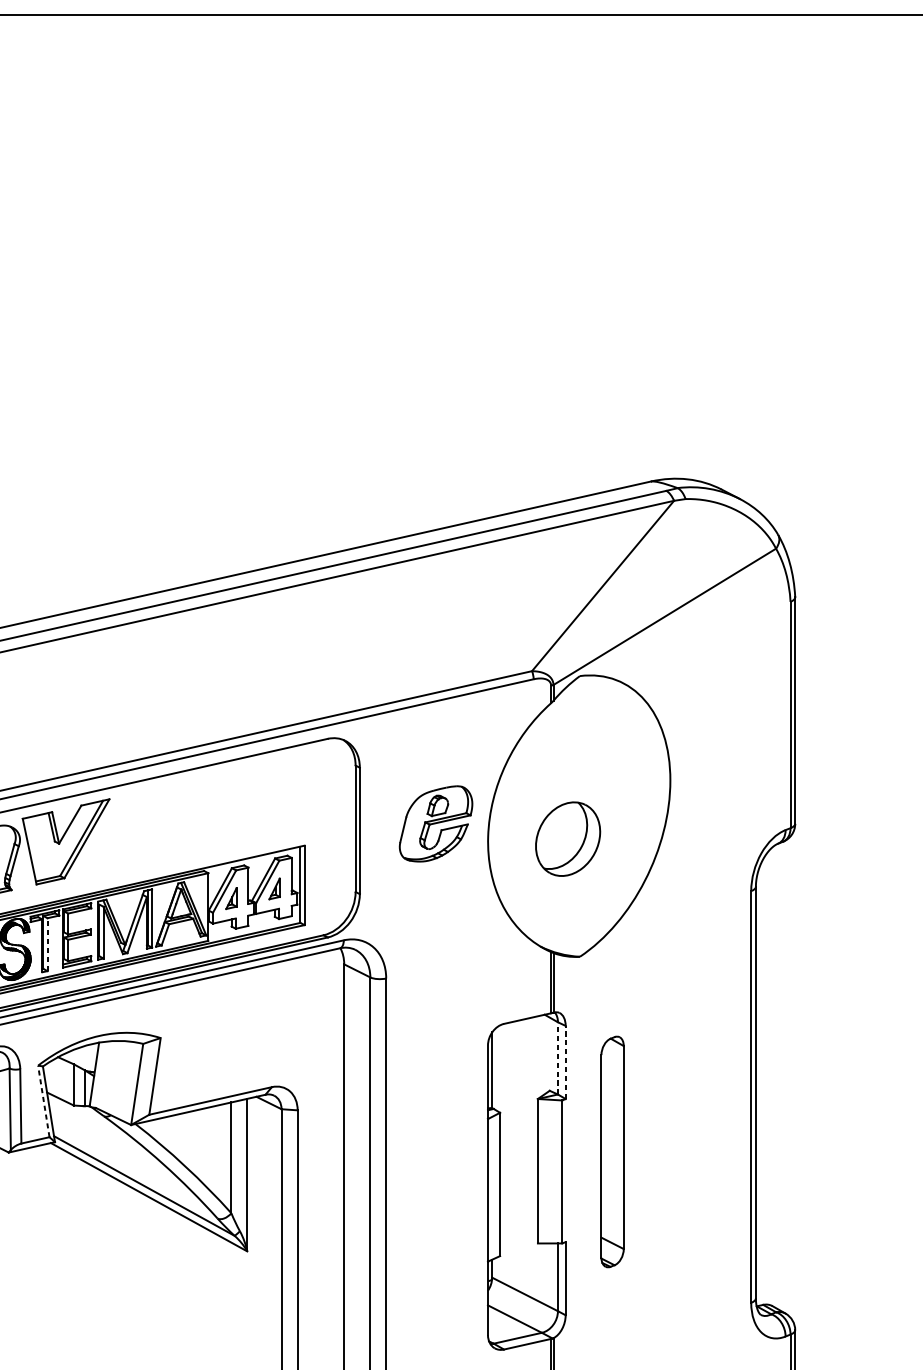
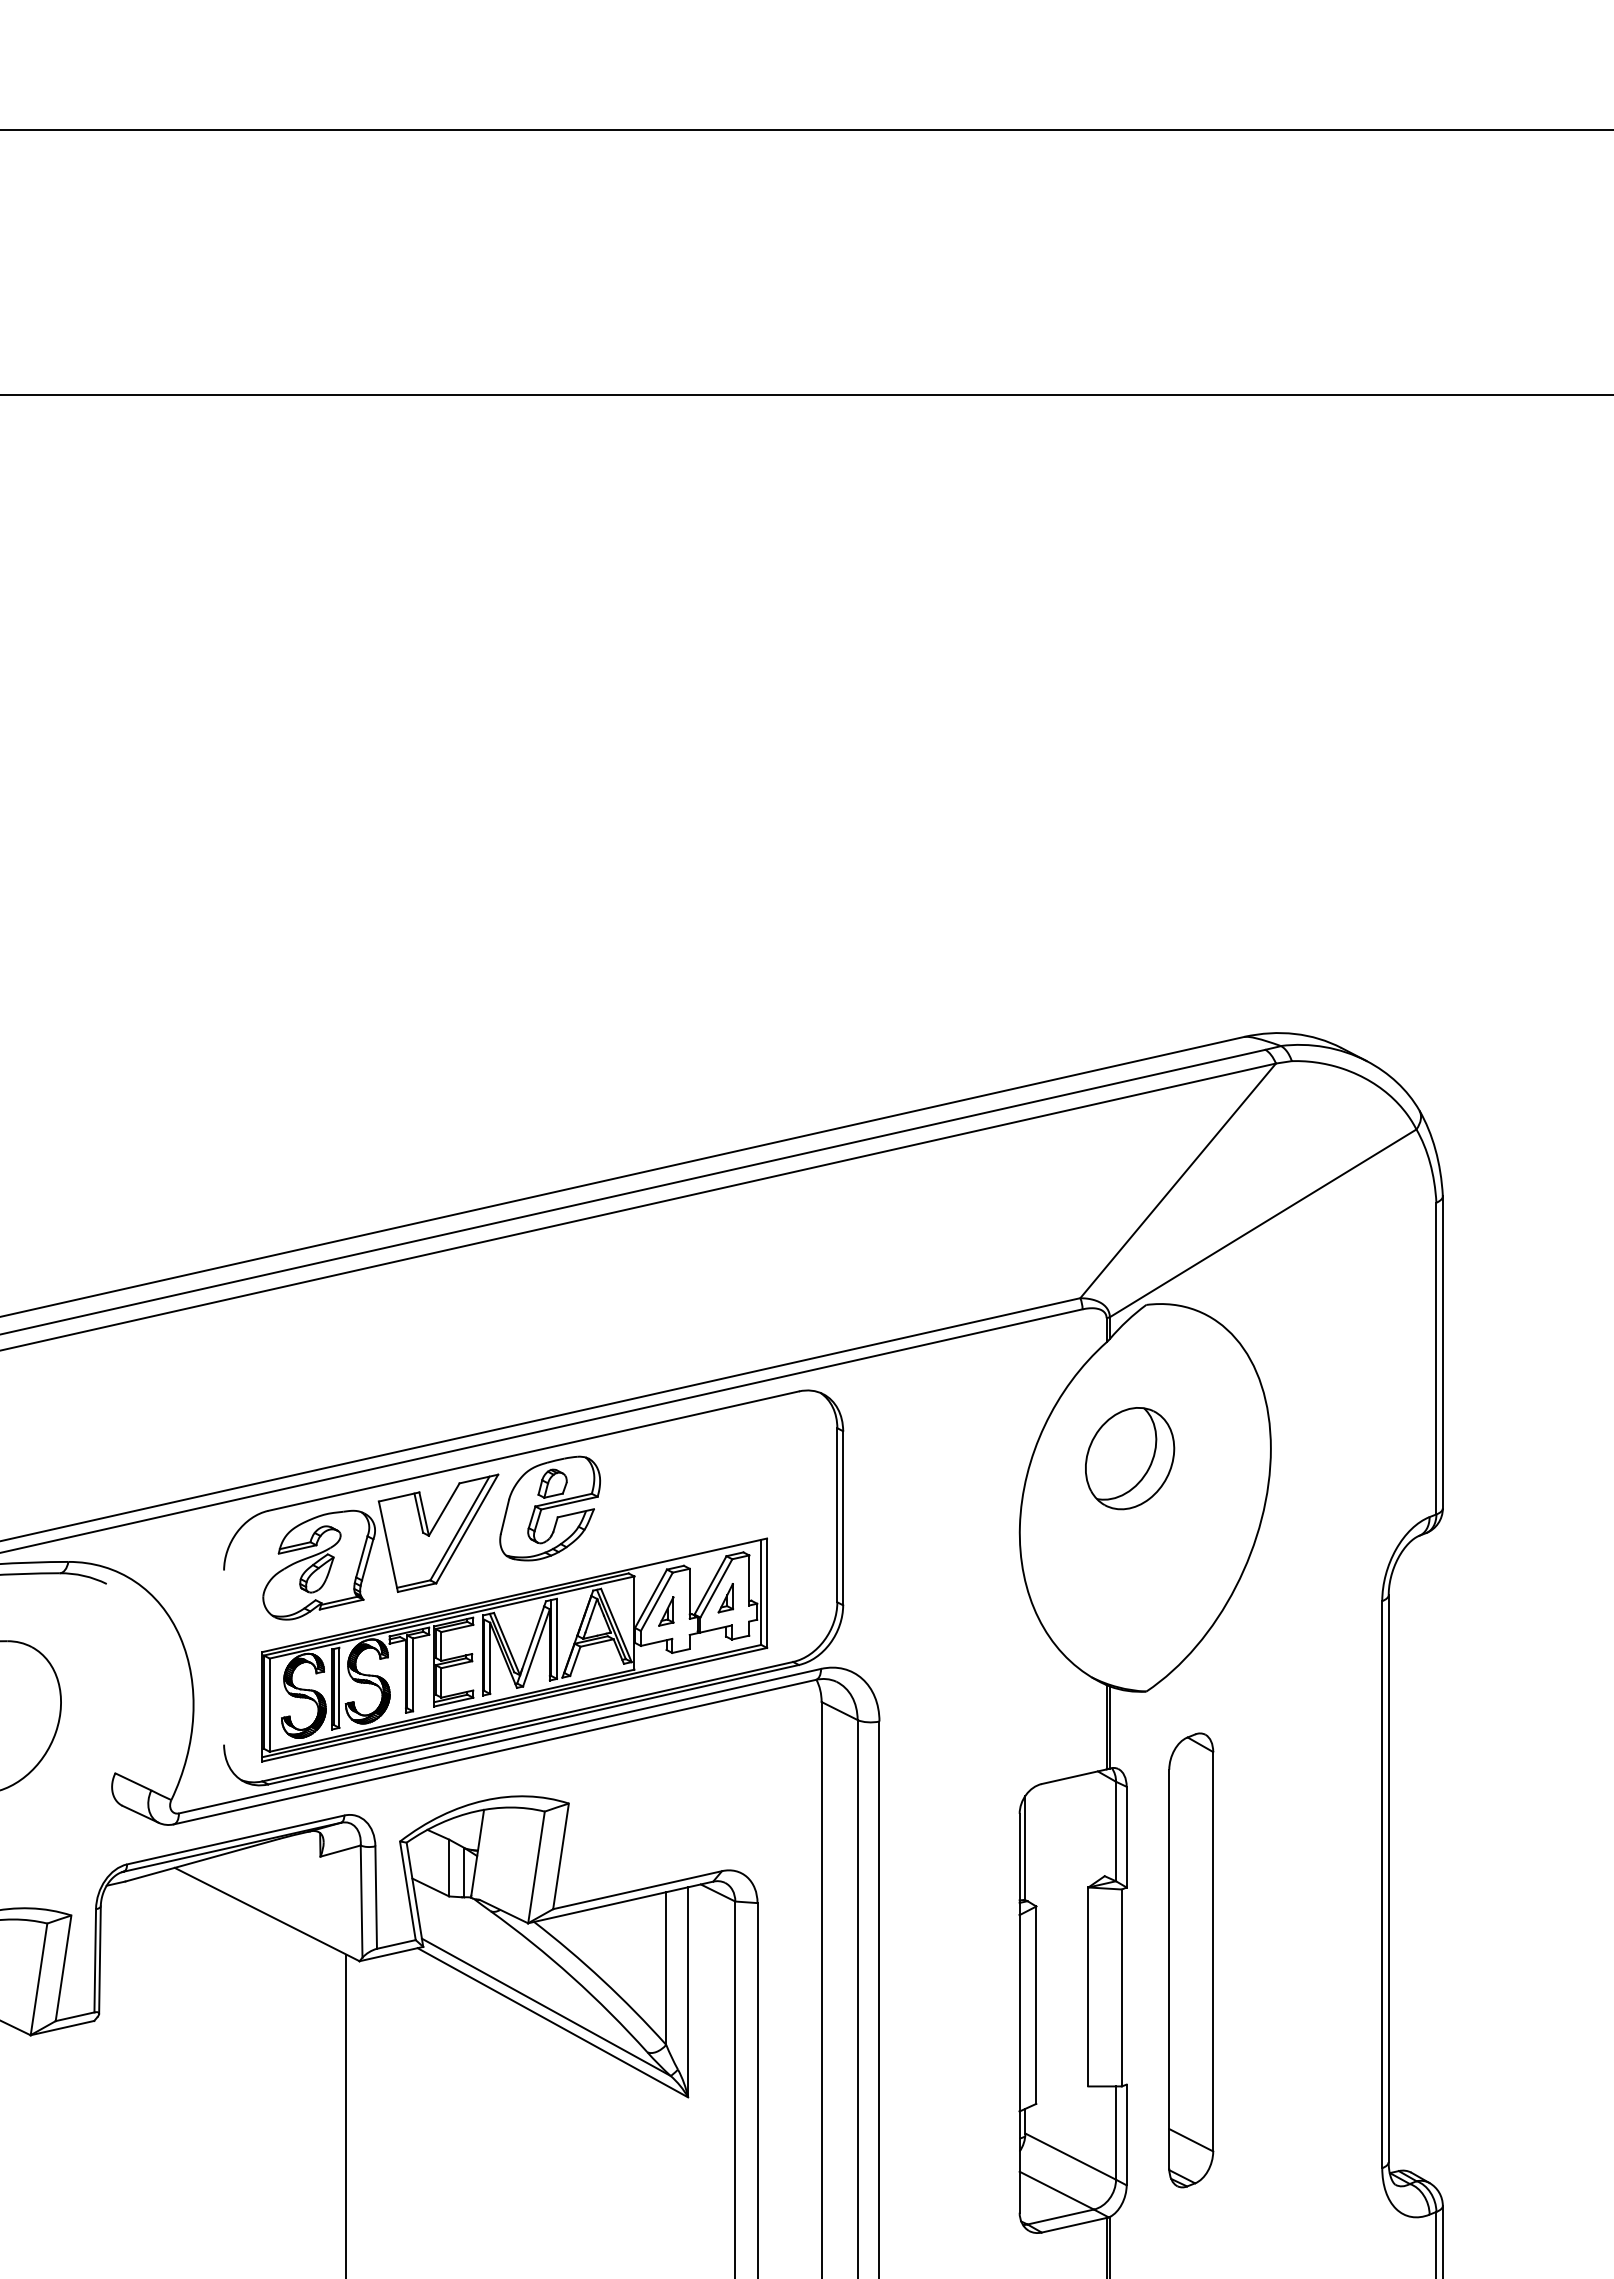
part: (436, 823) -> (550, 1508), moved
part: (568, 839) -> (1130, 1458), moved
line: (47, 944) -> (413, 1674), dashed -> solid
line: (558, 1058) -> (1116, 1831), dashed -> solid
line: (565, 1061) -> (1126, 1836), dashed -> solid
line: (43, 1101) -> (407, 1890), dashed -> solid
part: (612, 1152) -> (1191, 1960), size x1.43

